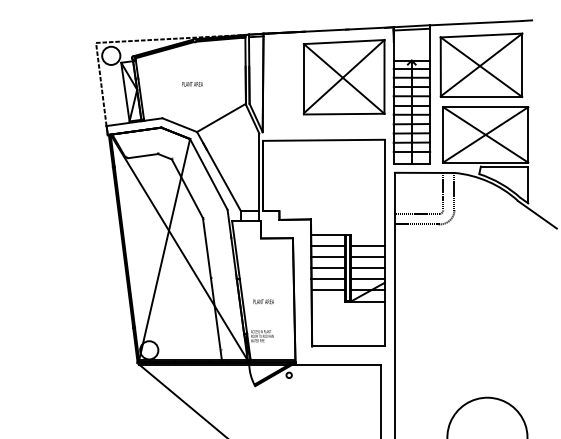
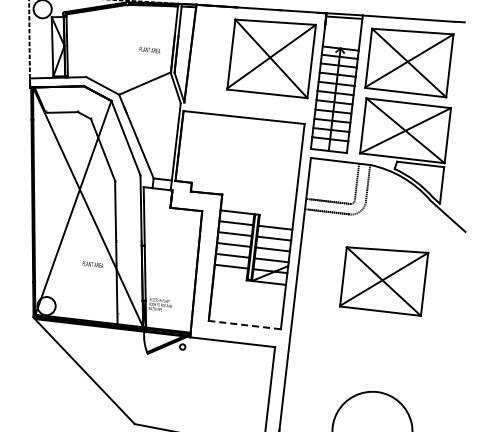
text: (192, 84) -> (149, 50), moved
part: (481, 285) -> (384, 279), added
text: (263, 301) -> (92, 264), moved
line: (347, 346) -> (243, 325), solid -> dashed

